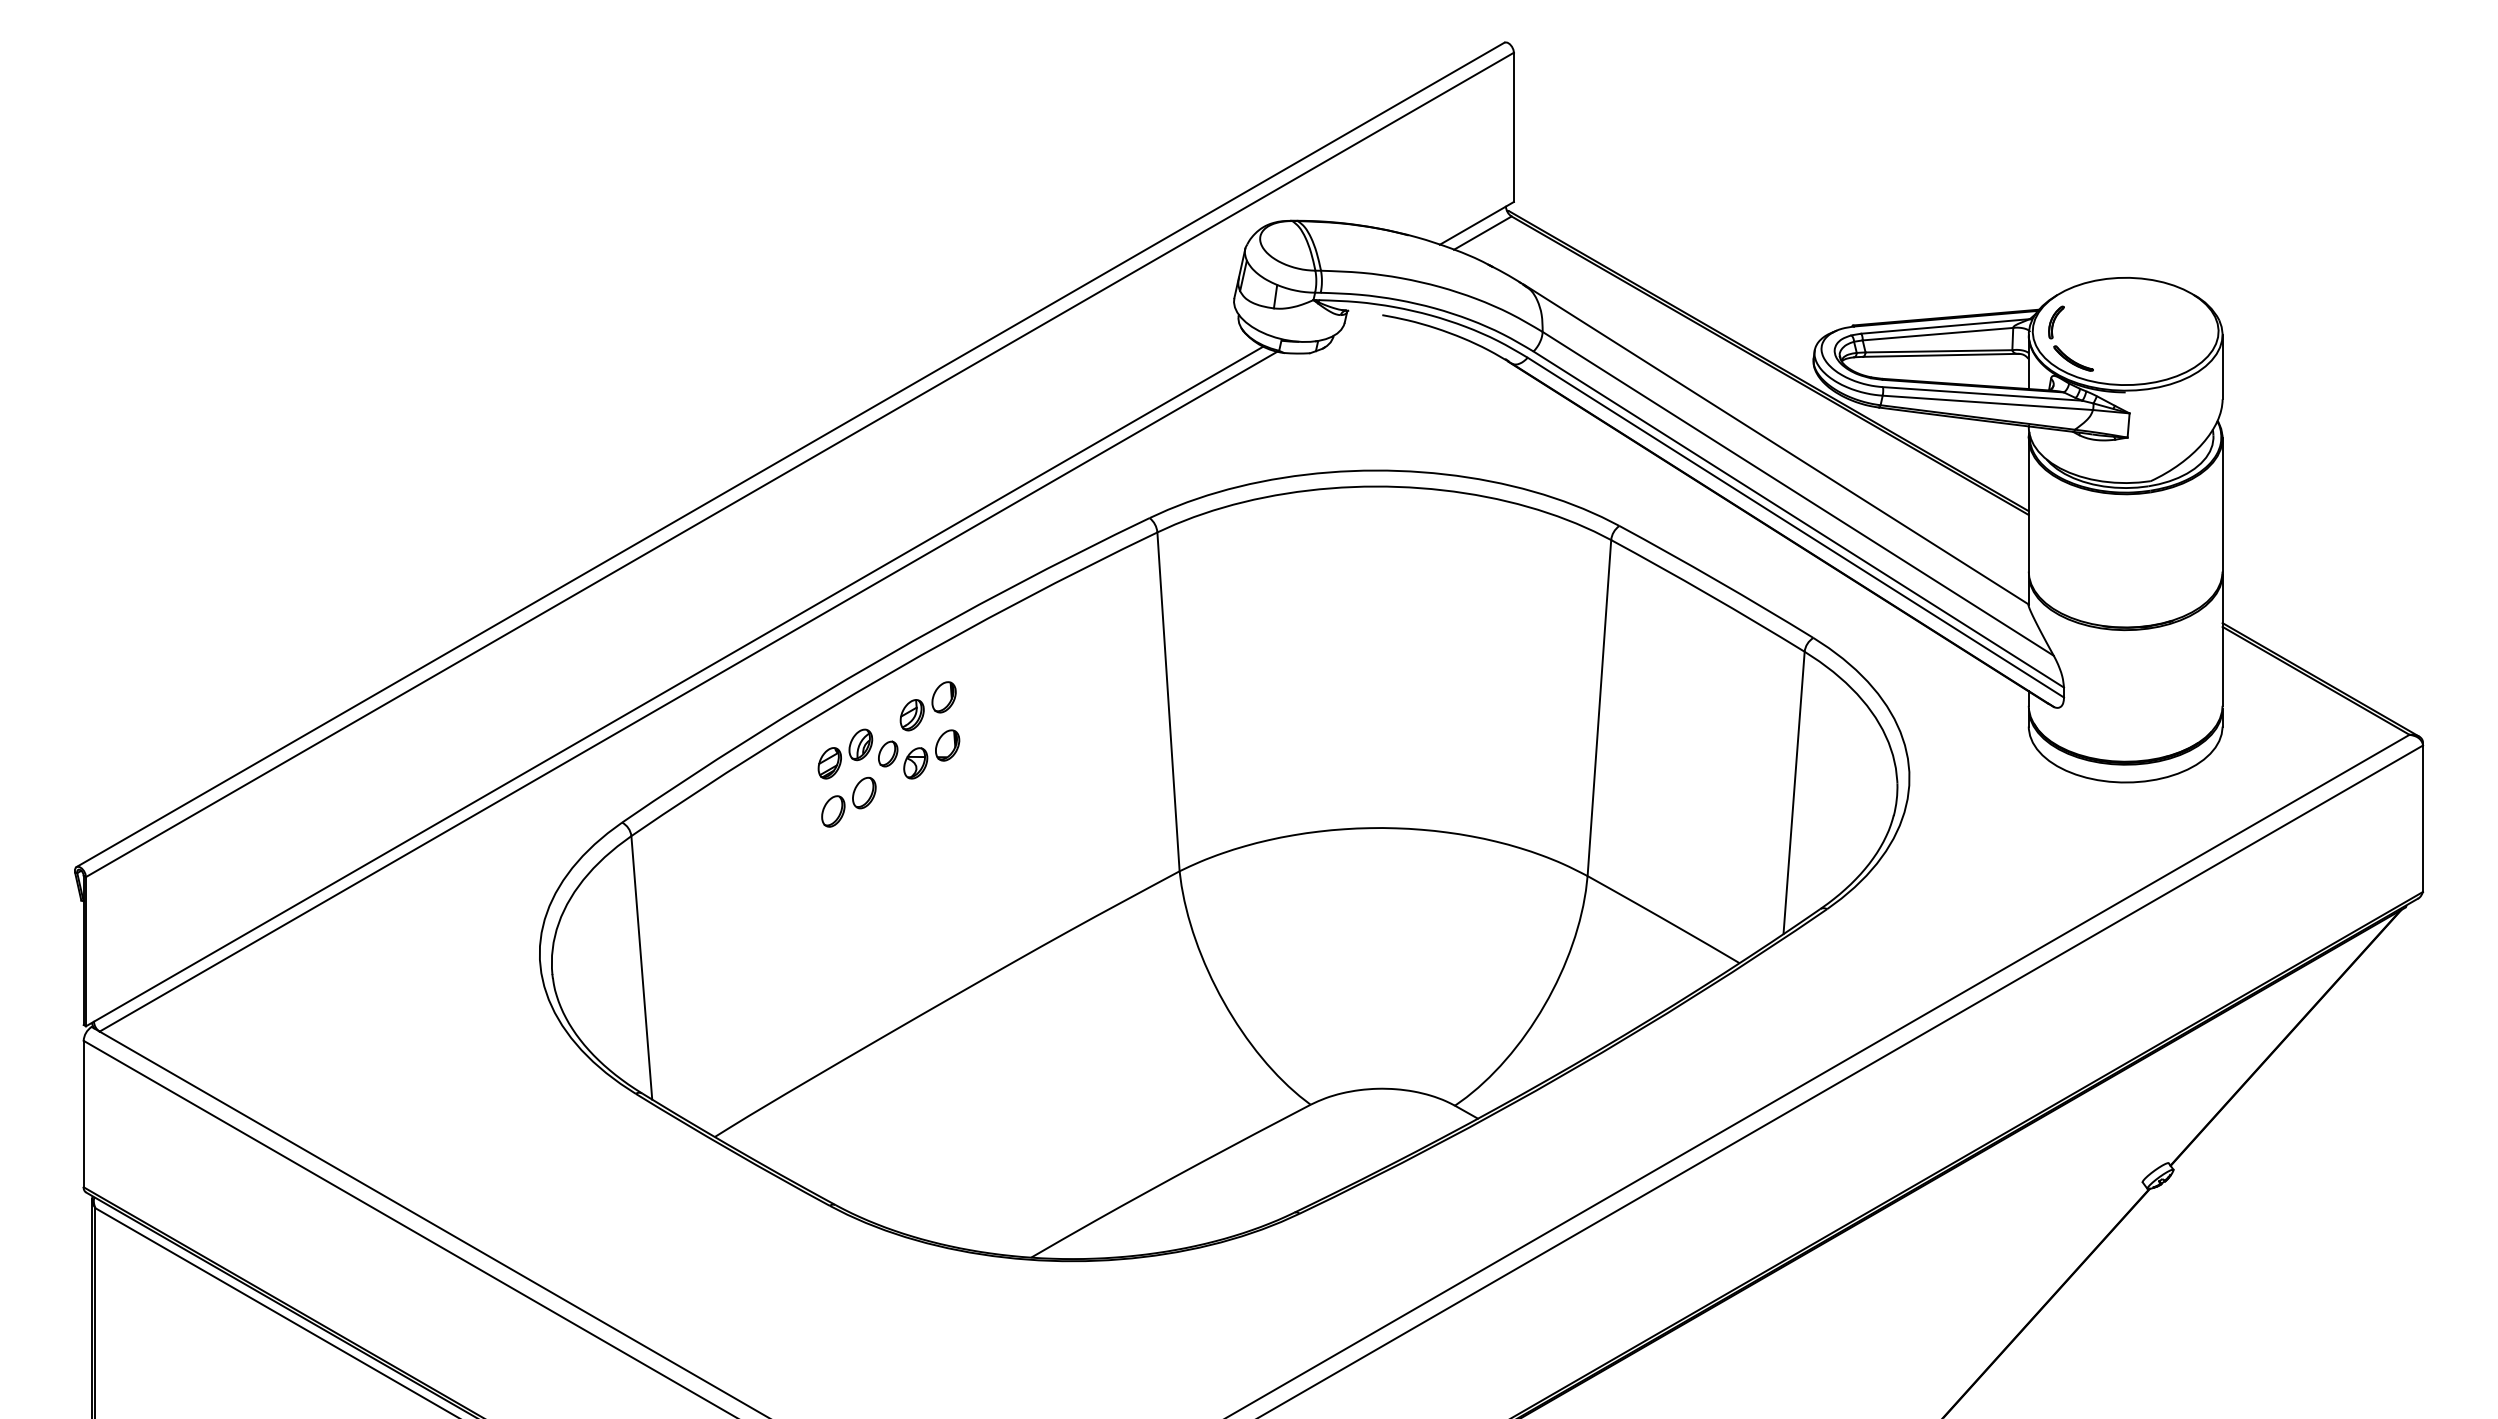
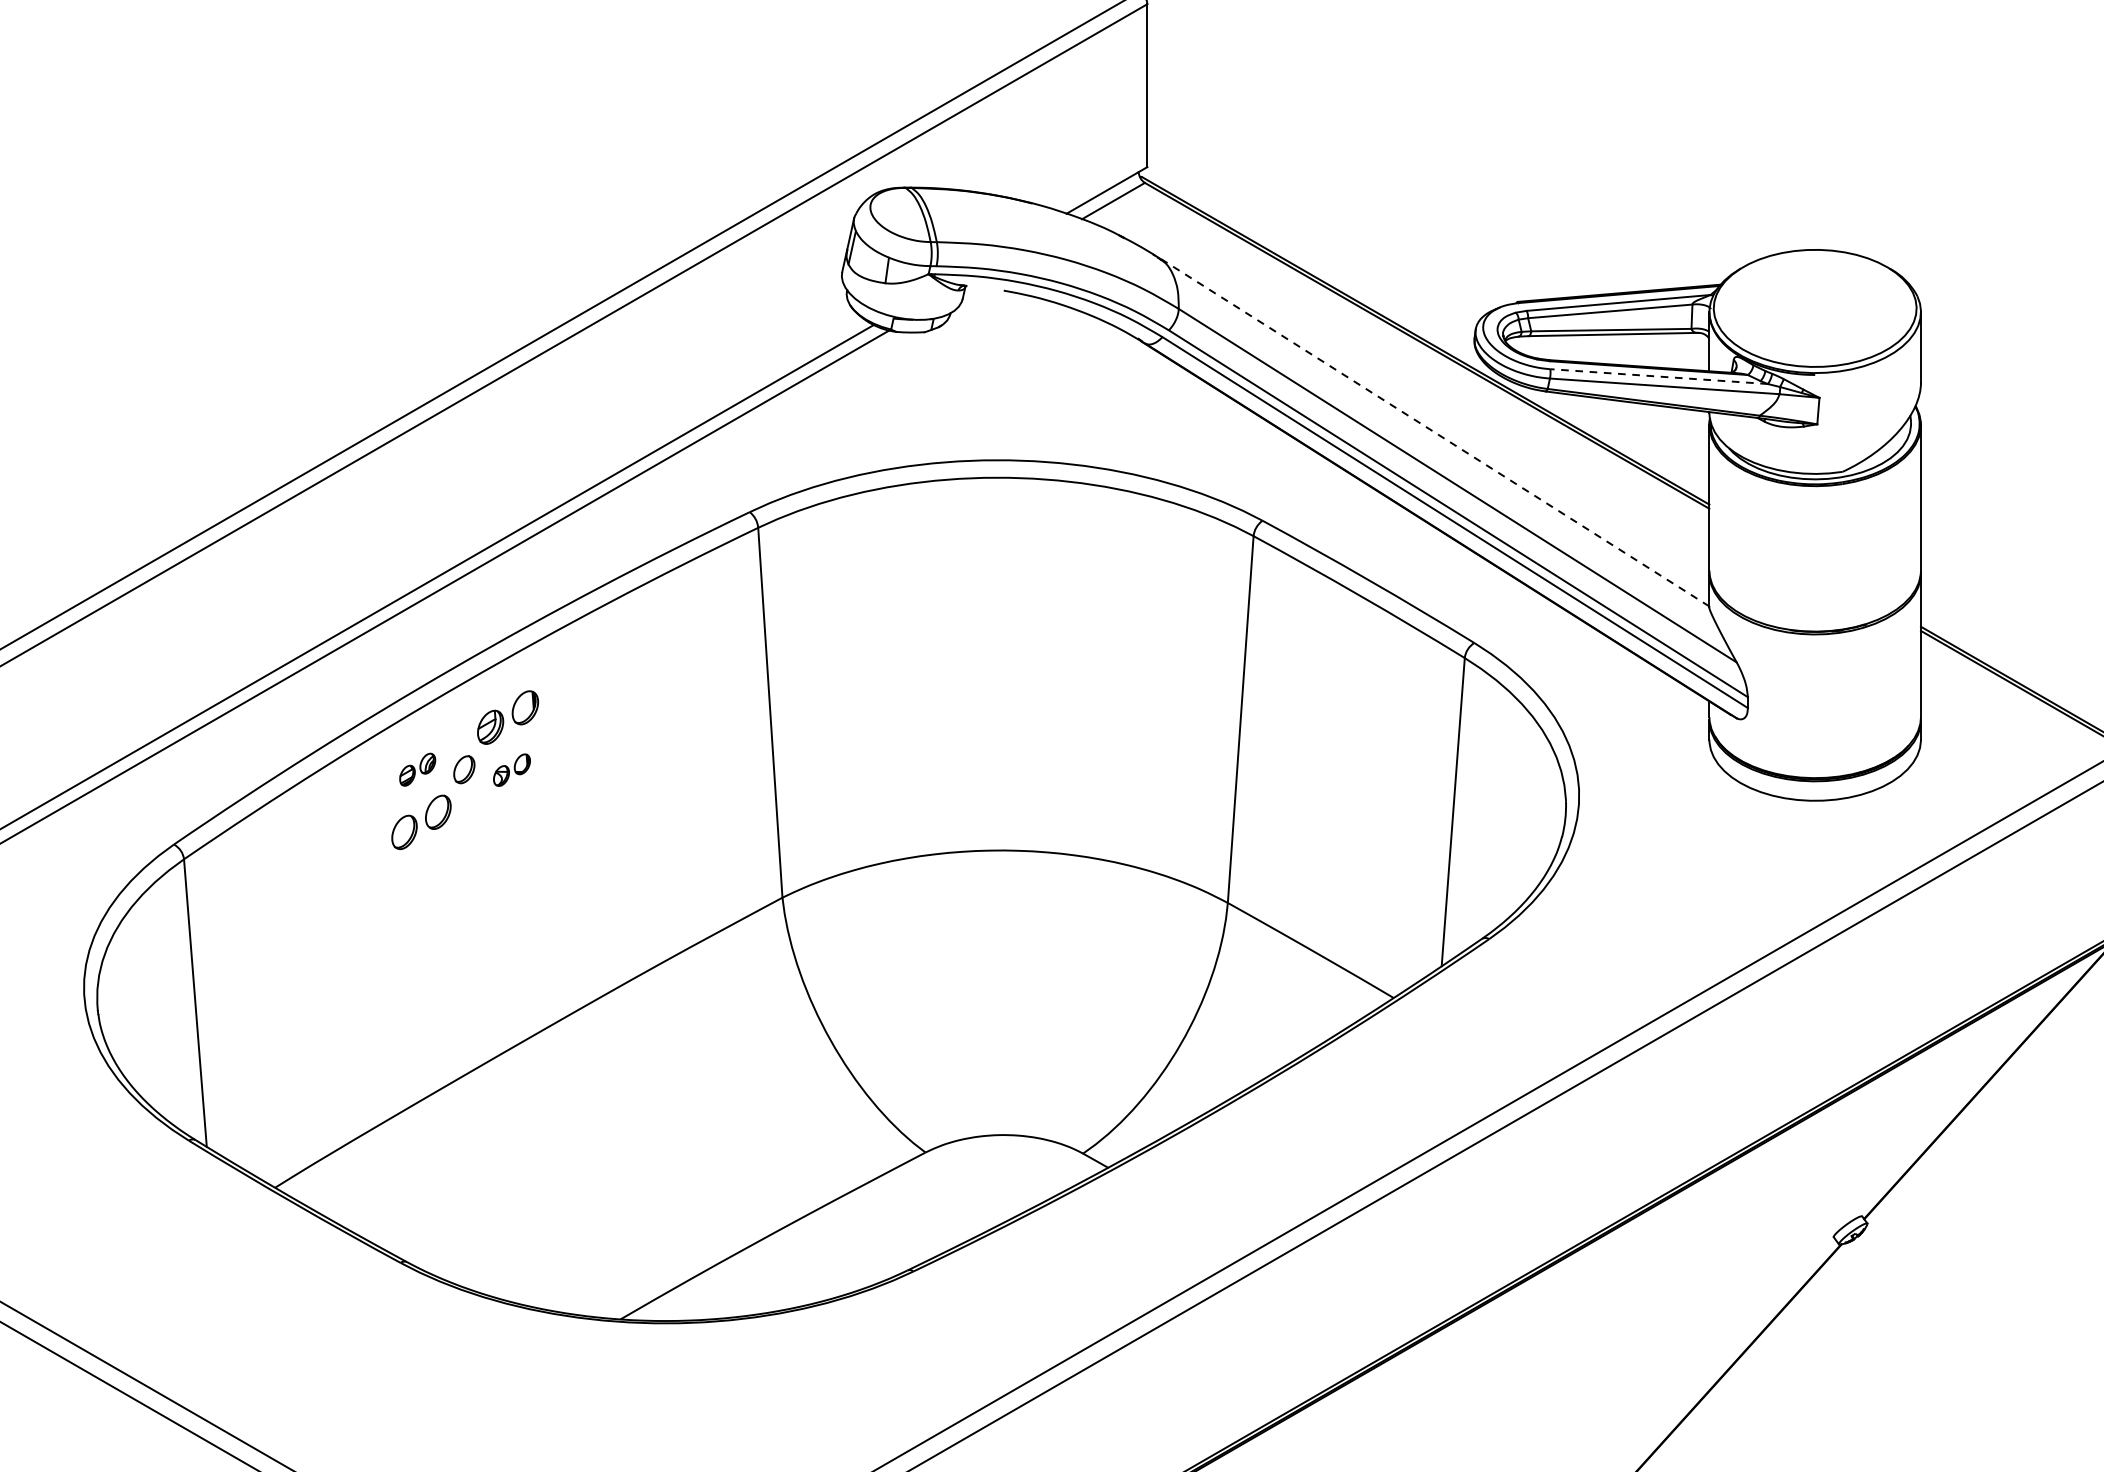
part: (2059, 348) -> (1742, 327), removed
line: (1982, 393) -> (1658, 376), solid -> dashed
line: (1776, 444) -> (1434, 431), solid -> dashed
part: (845, 753) -> (417, 769), size x0.6
part: (931, 754) -> (511, 770), size x0.6

